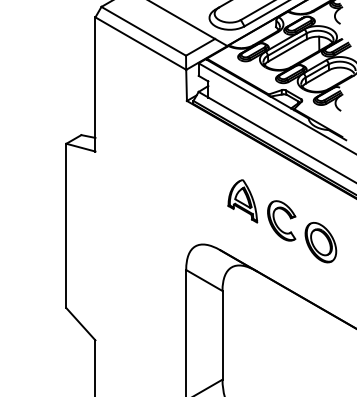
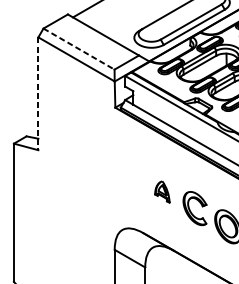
line: (143, 31) -> (78, 49), solid -> dashed
line: (95, 84) -> (38, 93), solid -> dashed
part: (242, 201) -> (162, 192), size x0.6

